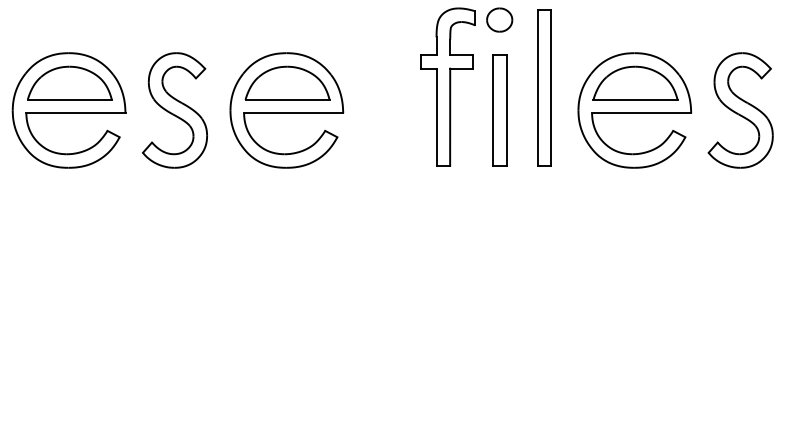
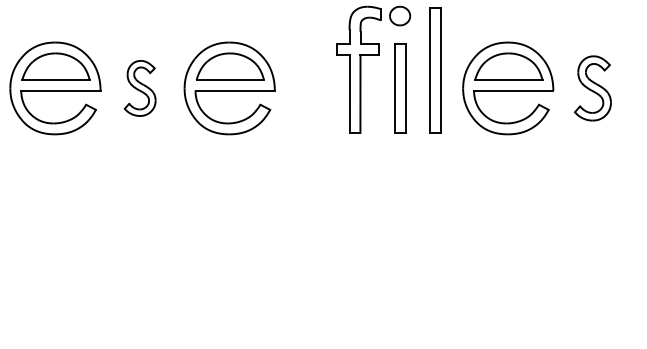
part: (174, 110) -> (139, 88), size x0.6
part: (740, 110) -> (592, 88), size x0.7

